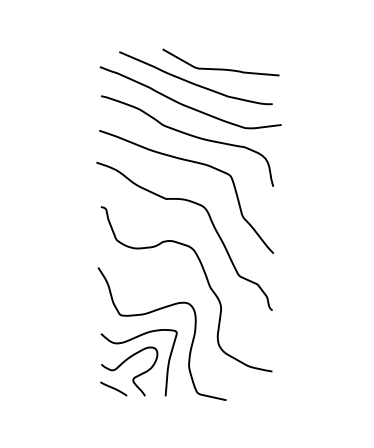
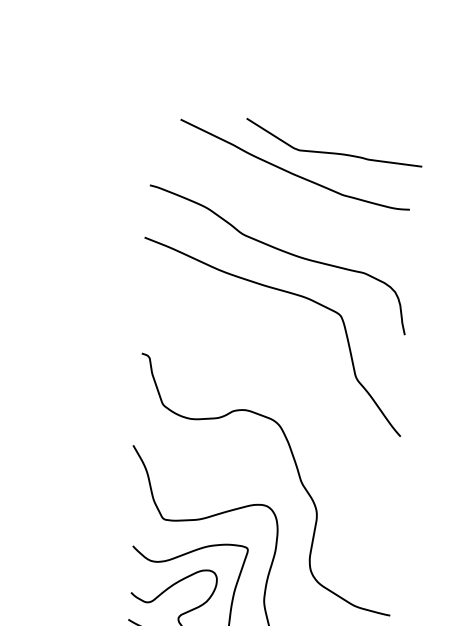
curve: (187, 105) -> (280, 205), removed
curve: (211, 223) -> (308, 386), removed

